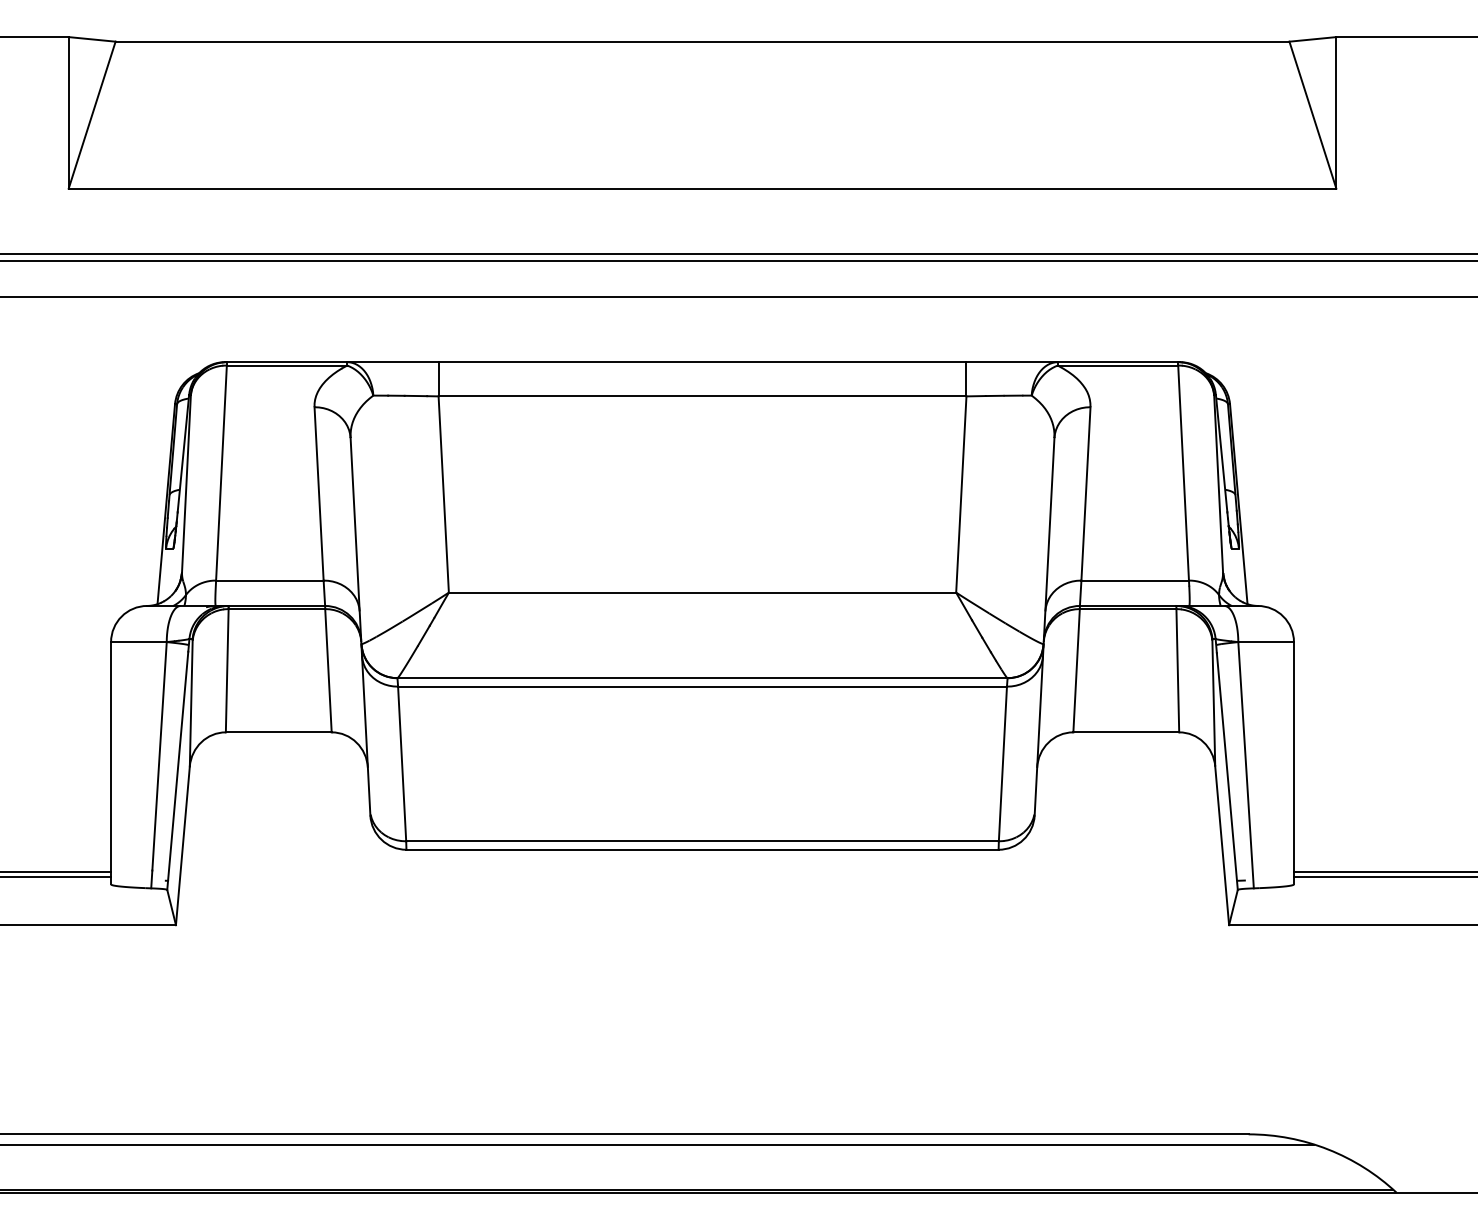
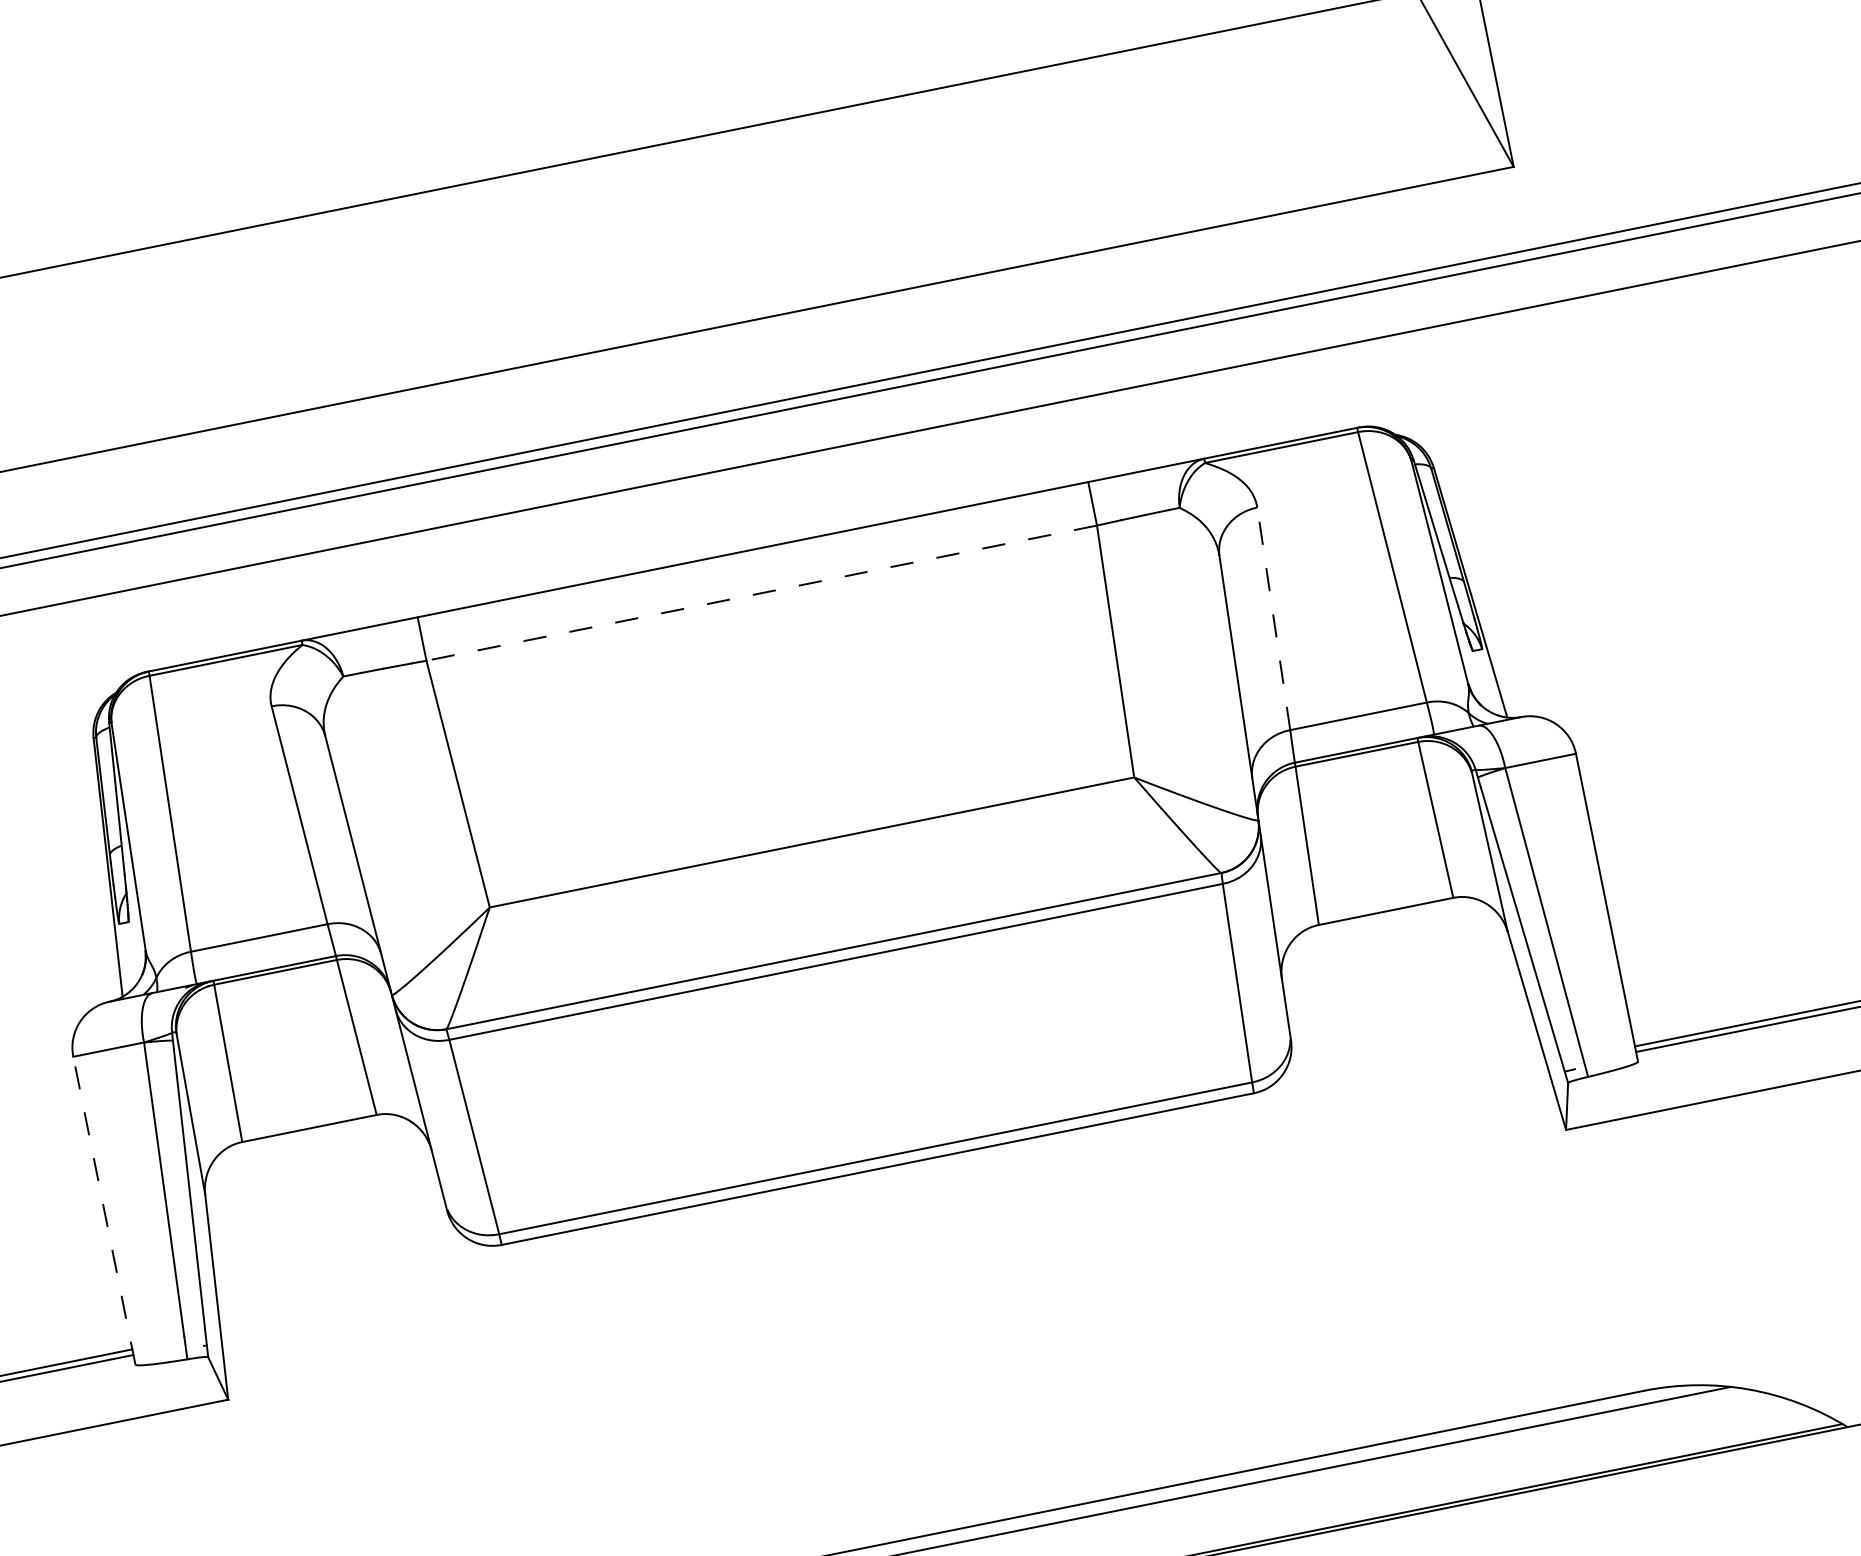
line: (702, 396) -> (761, 593), solid -> dashed
line: (1085, 493) -> (1273, 618), solid -> dashed
line: (111, 762) -> (104, 1209), solid -> dashed

